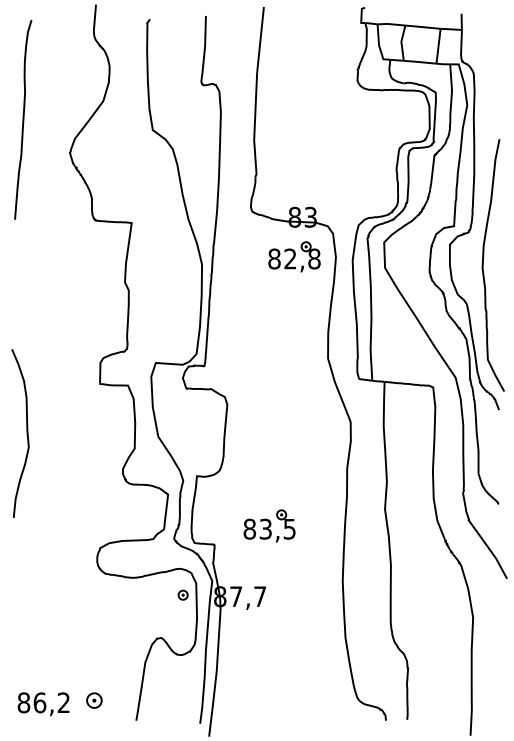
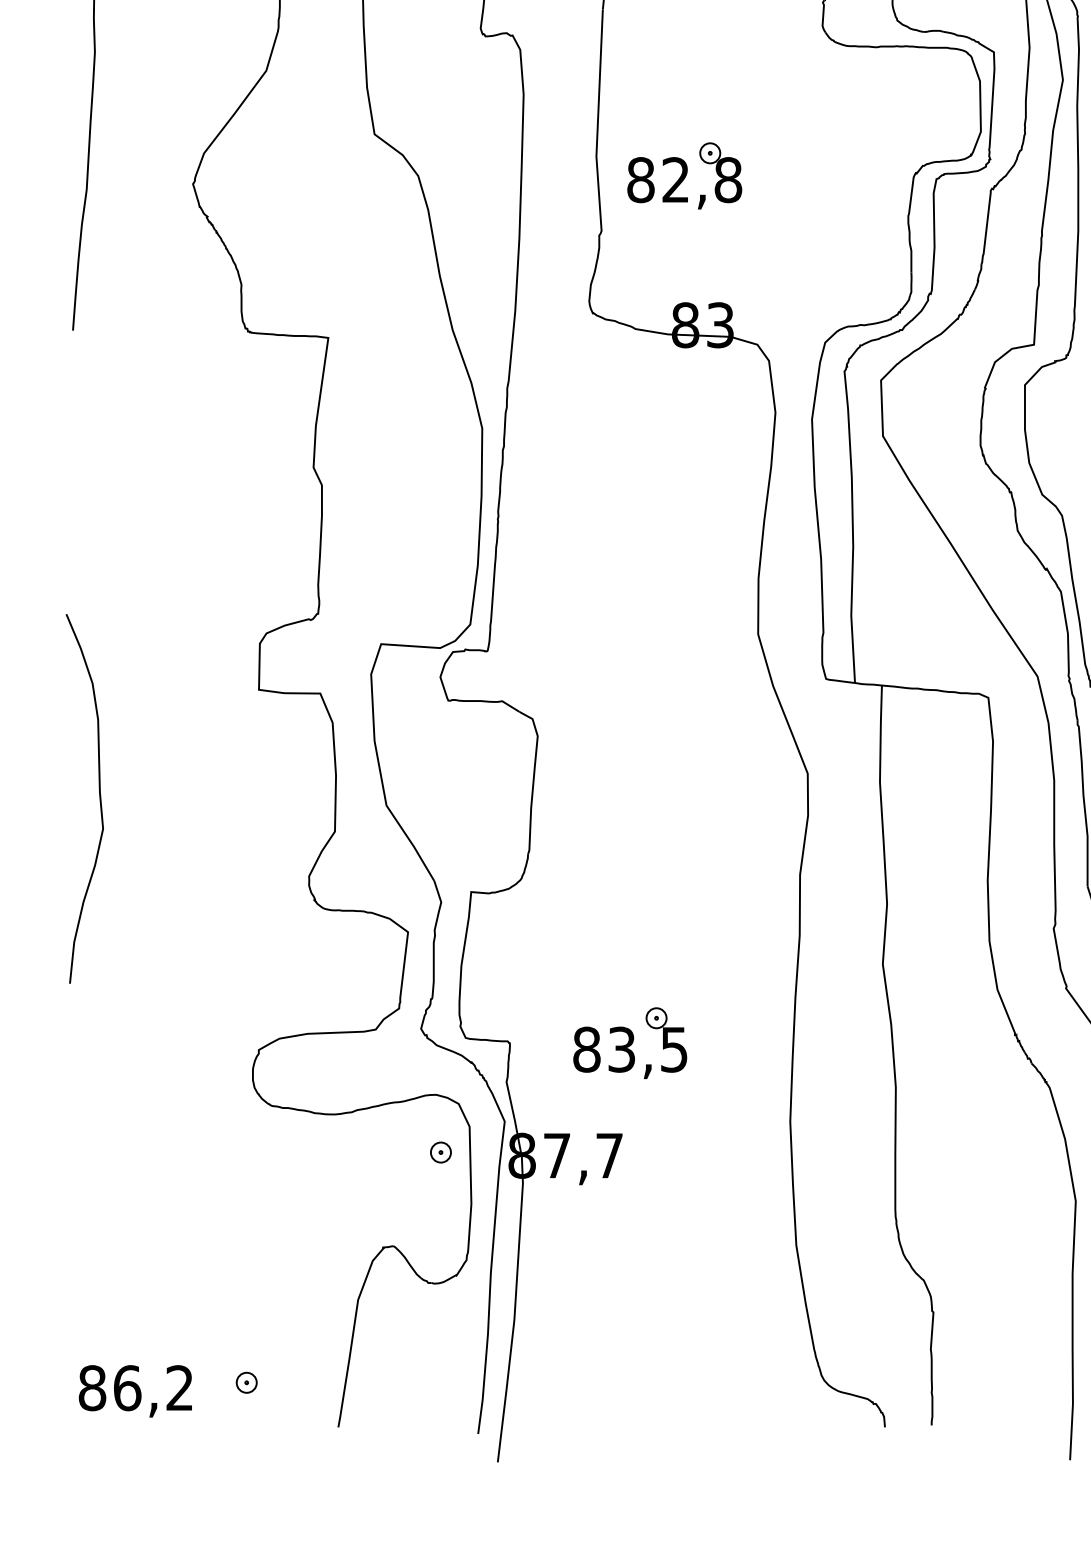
part: (294, 256) -> (684, 174), moved
part: (269, 525) -> (629, 1041), moved
part: (94, 699) -> (246, 1380), size x0.62

